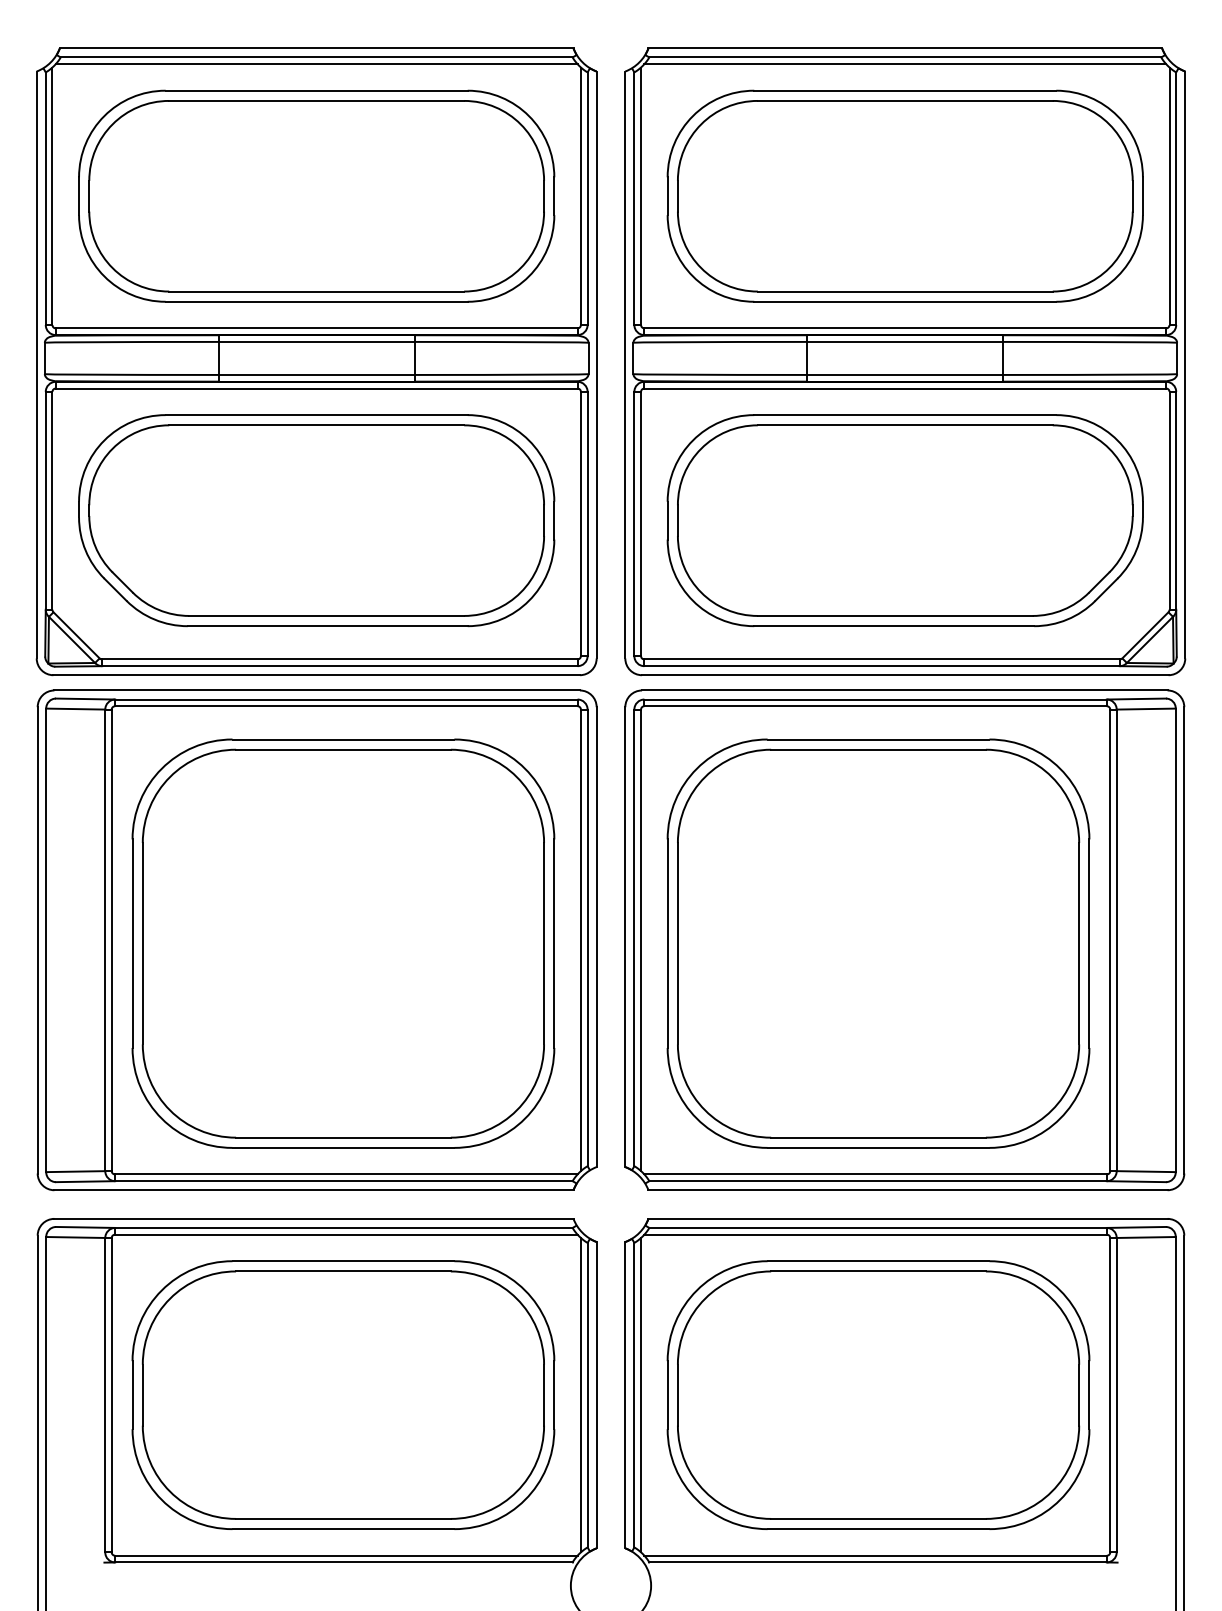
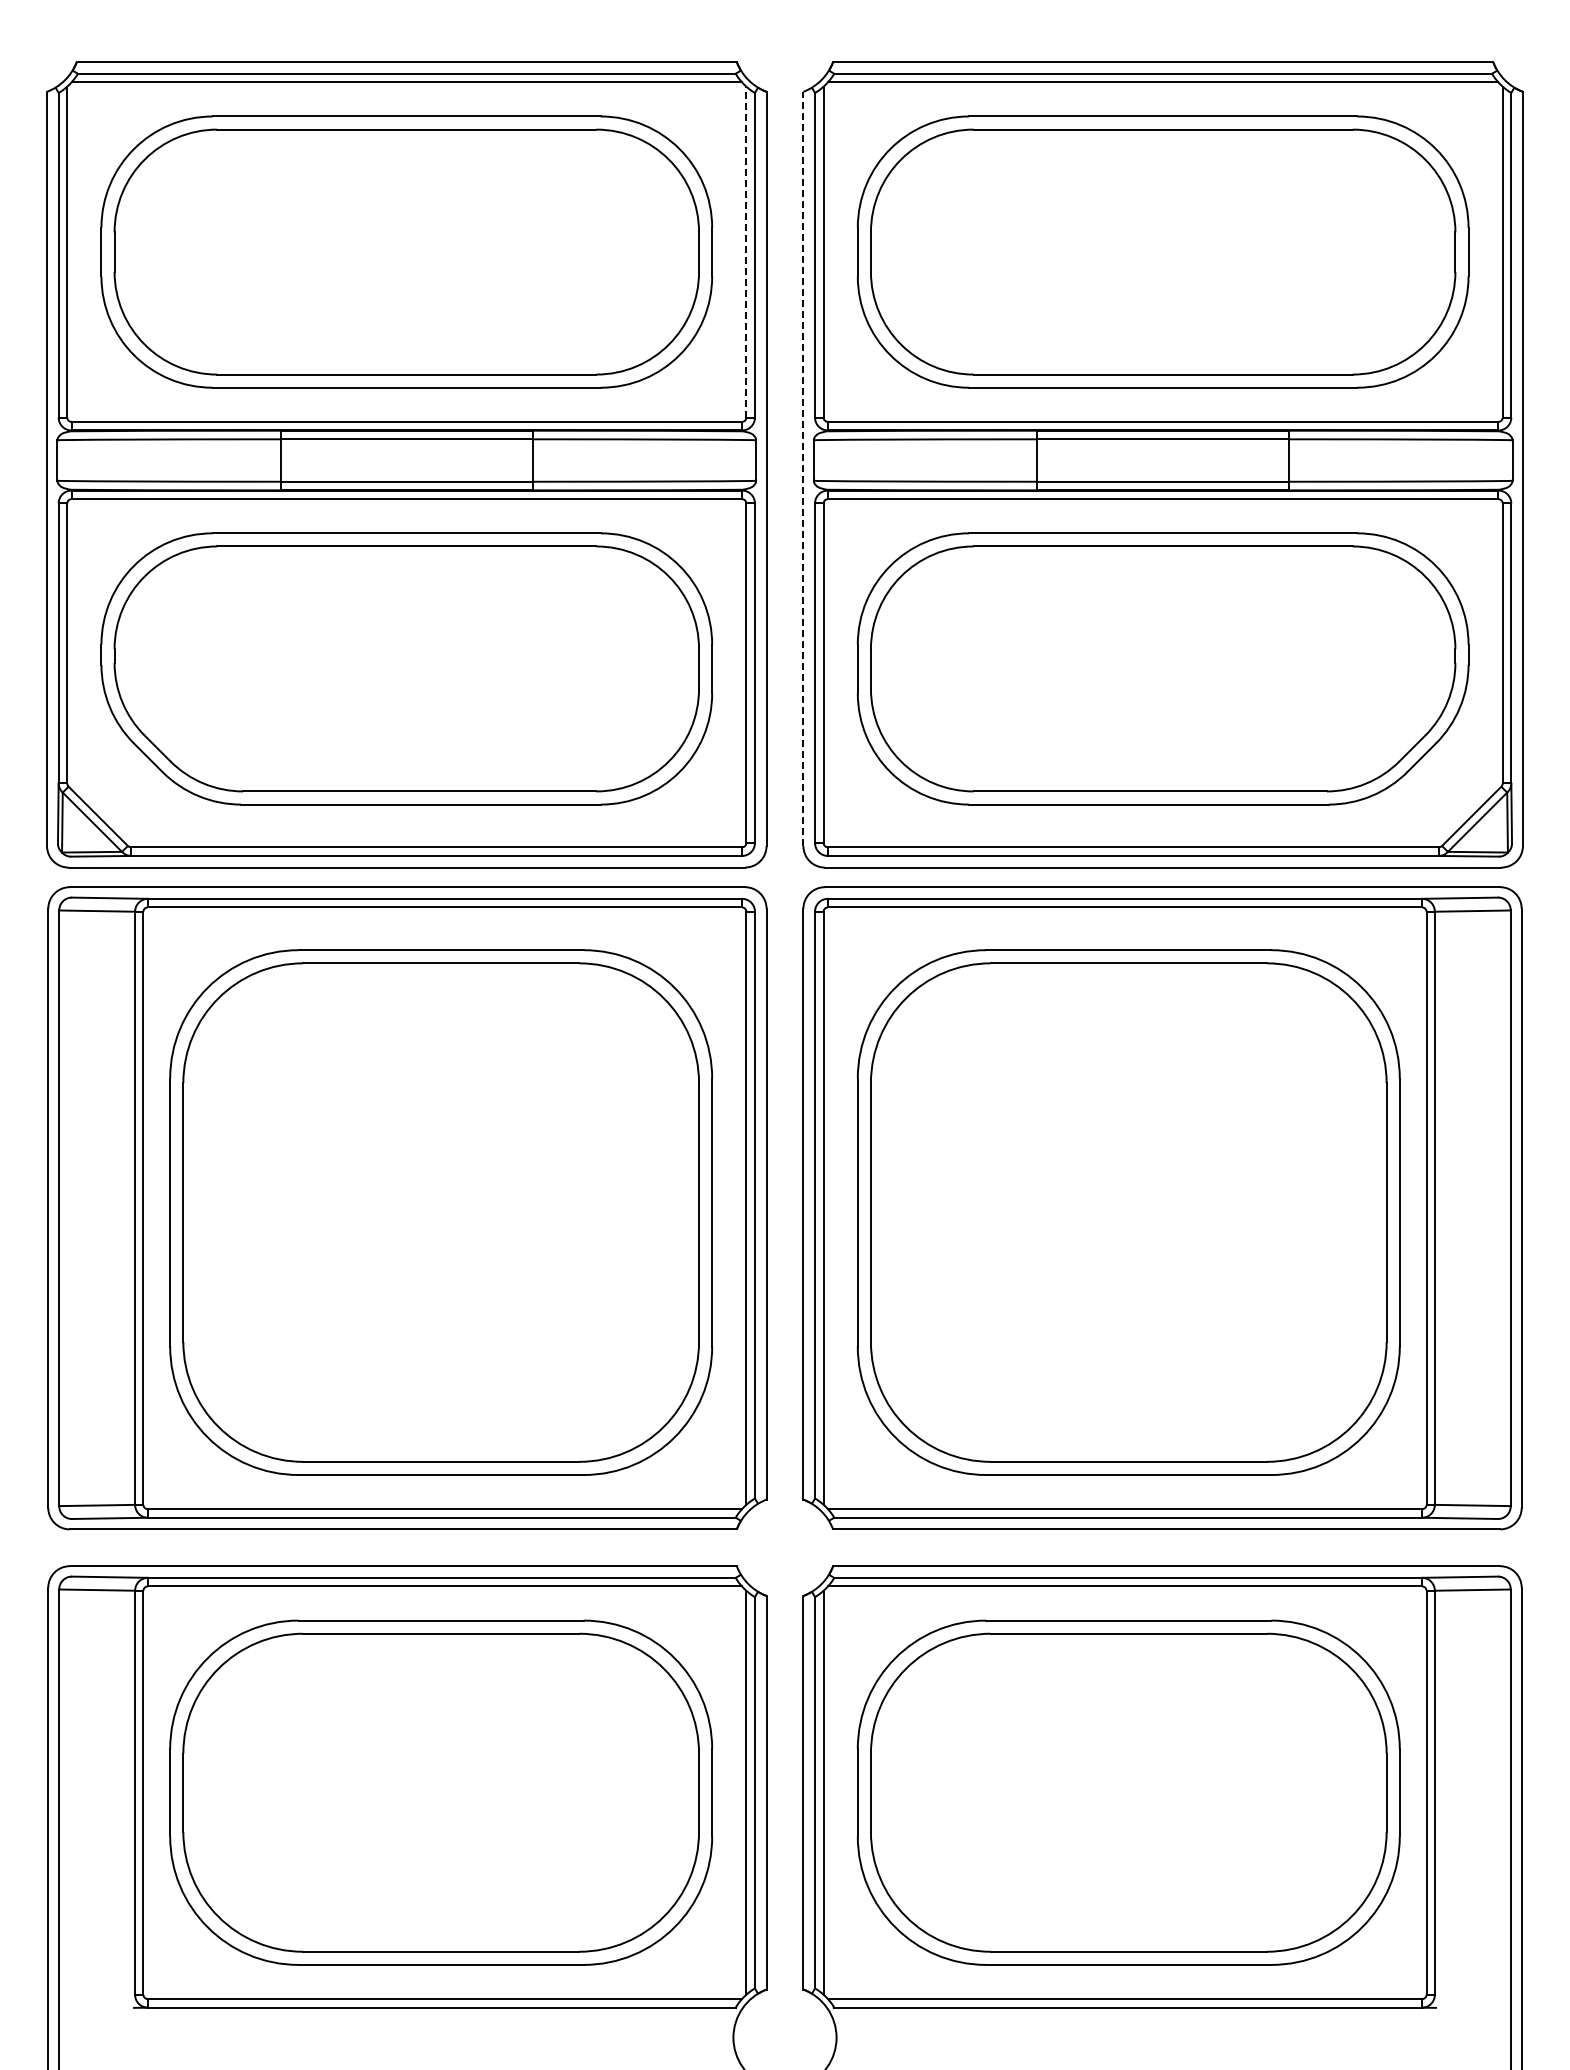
line: (581, 195) -> (746, 251), solid -> dashed
line: (625, 364) -> (803, 468), solid -> dashed

